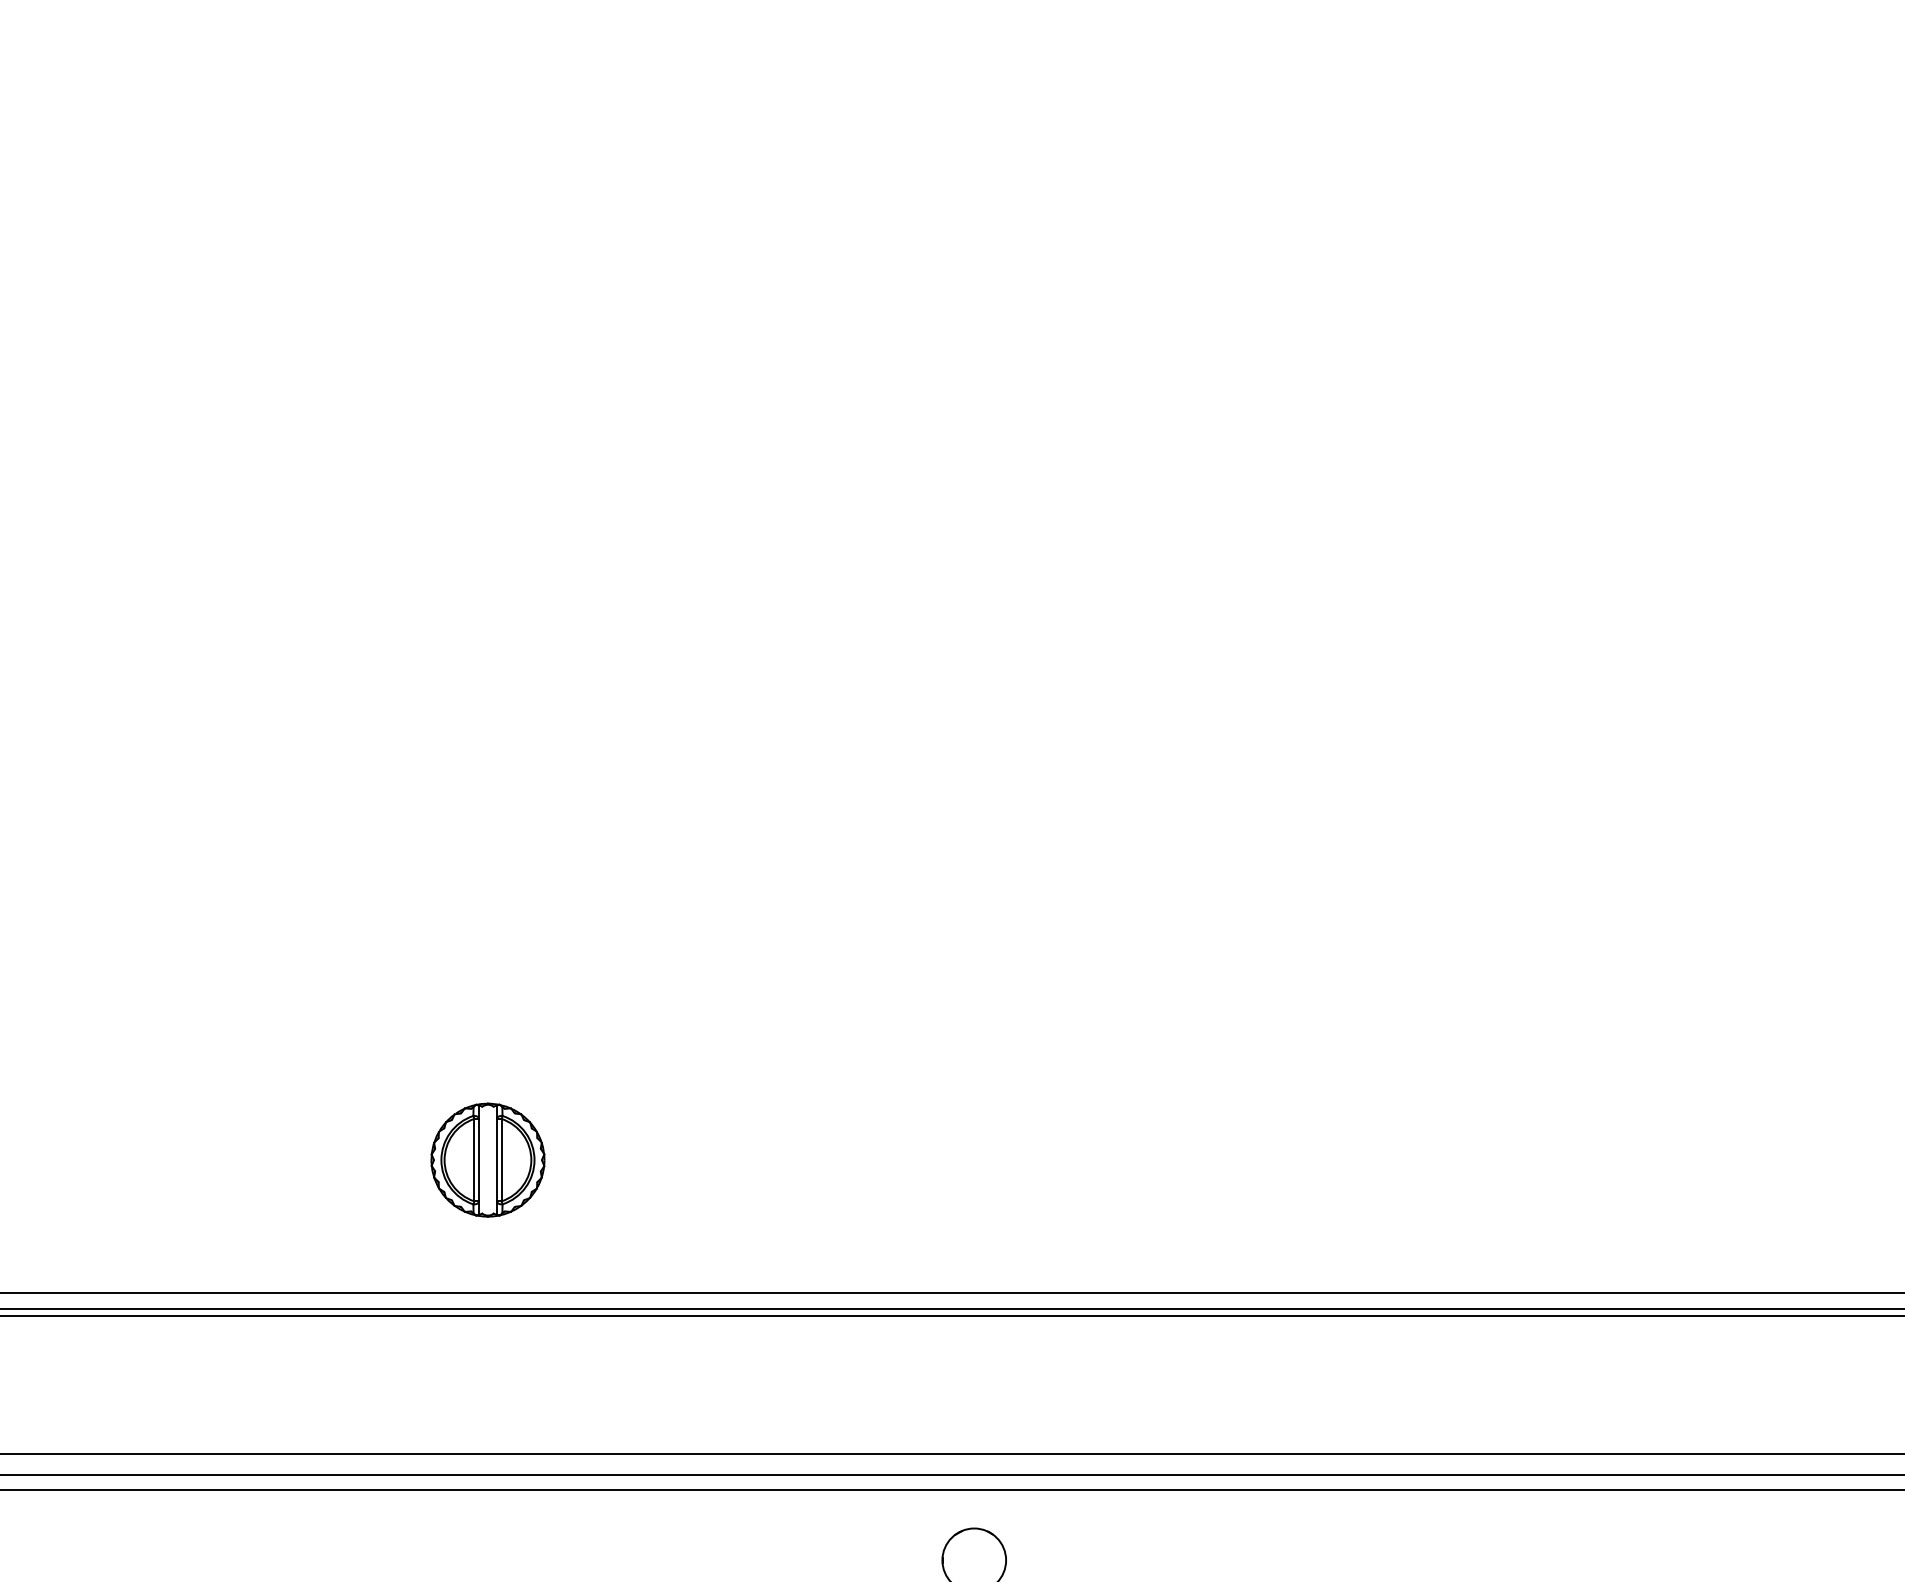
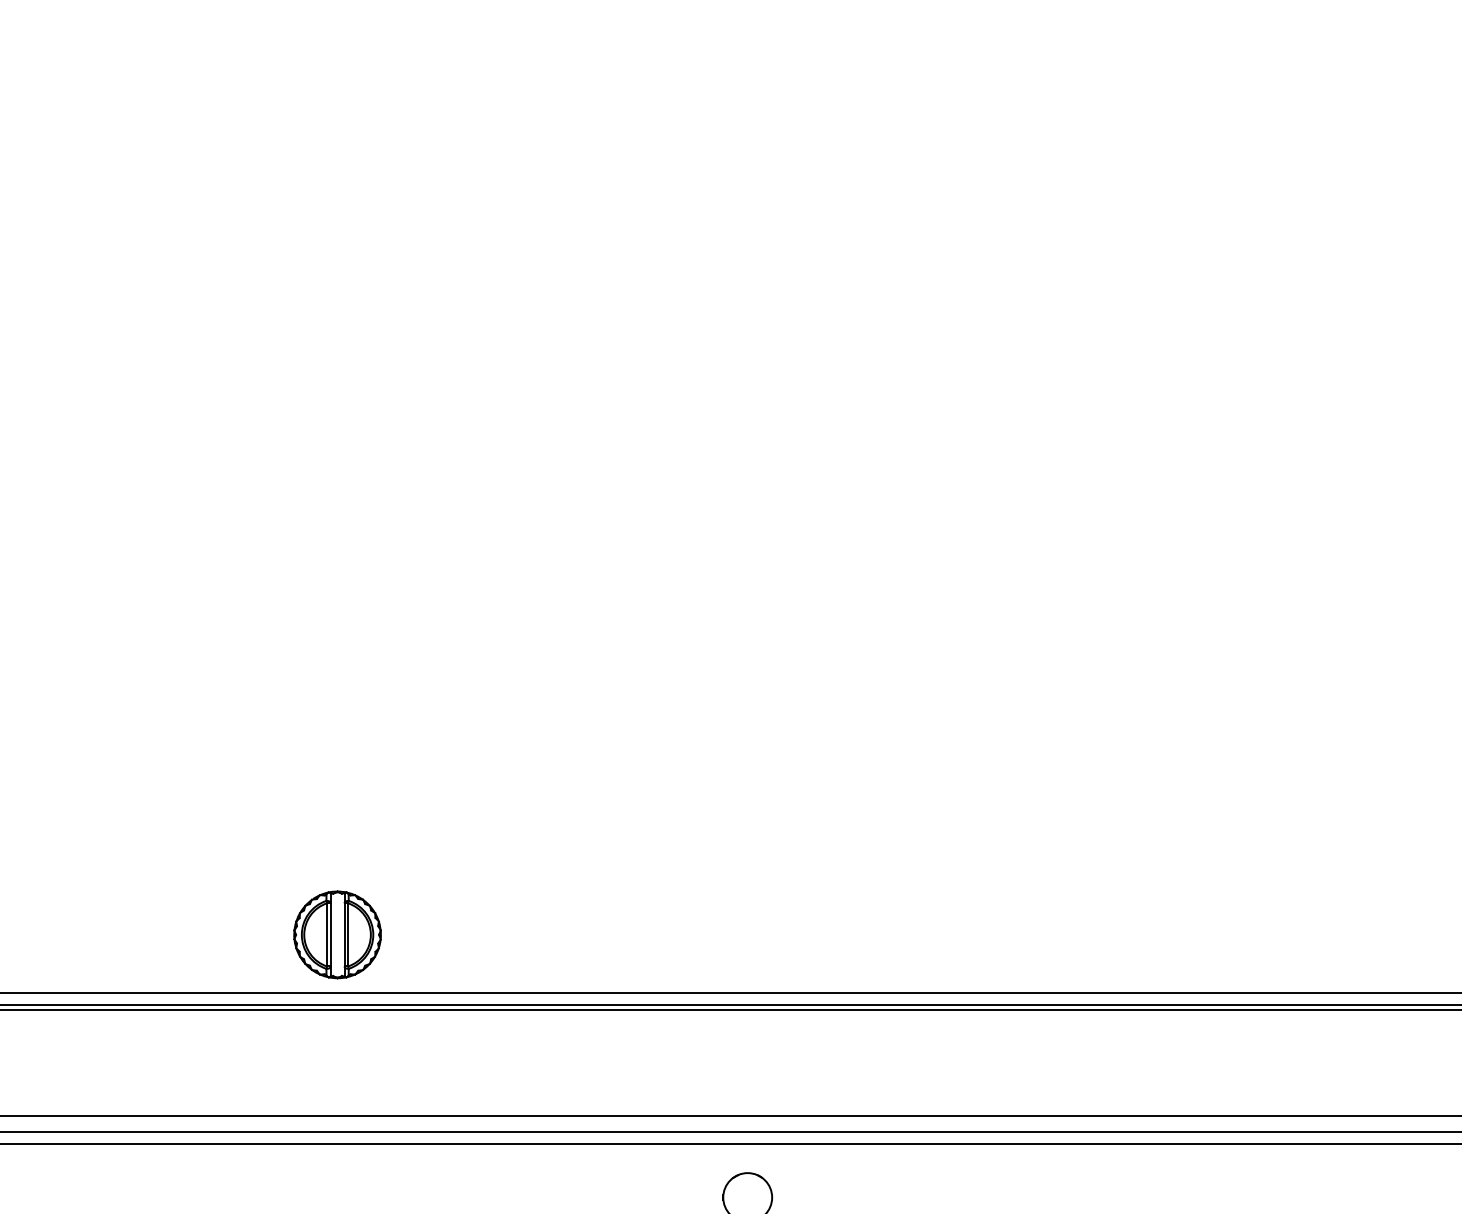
part: (487, 1159) -> (337, 934), moved

